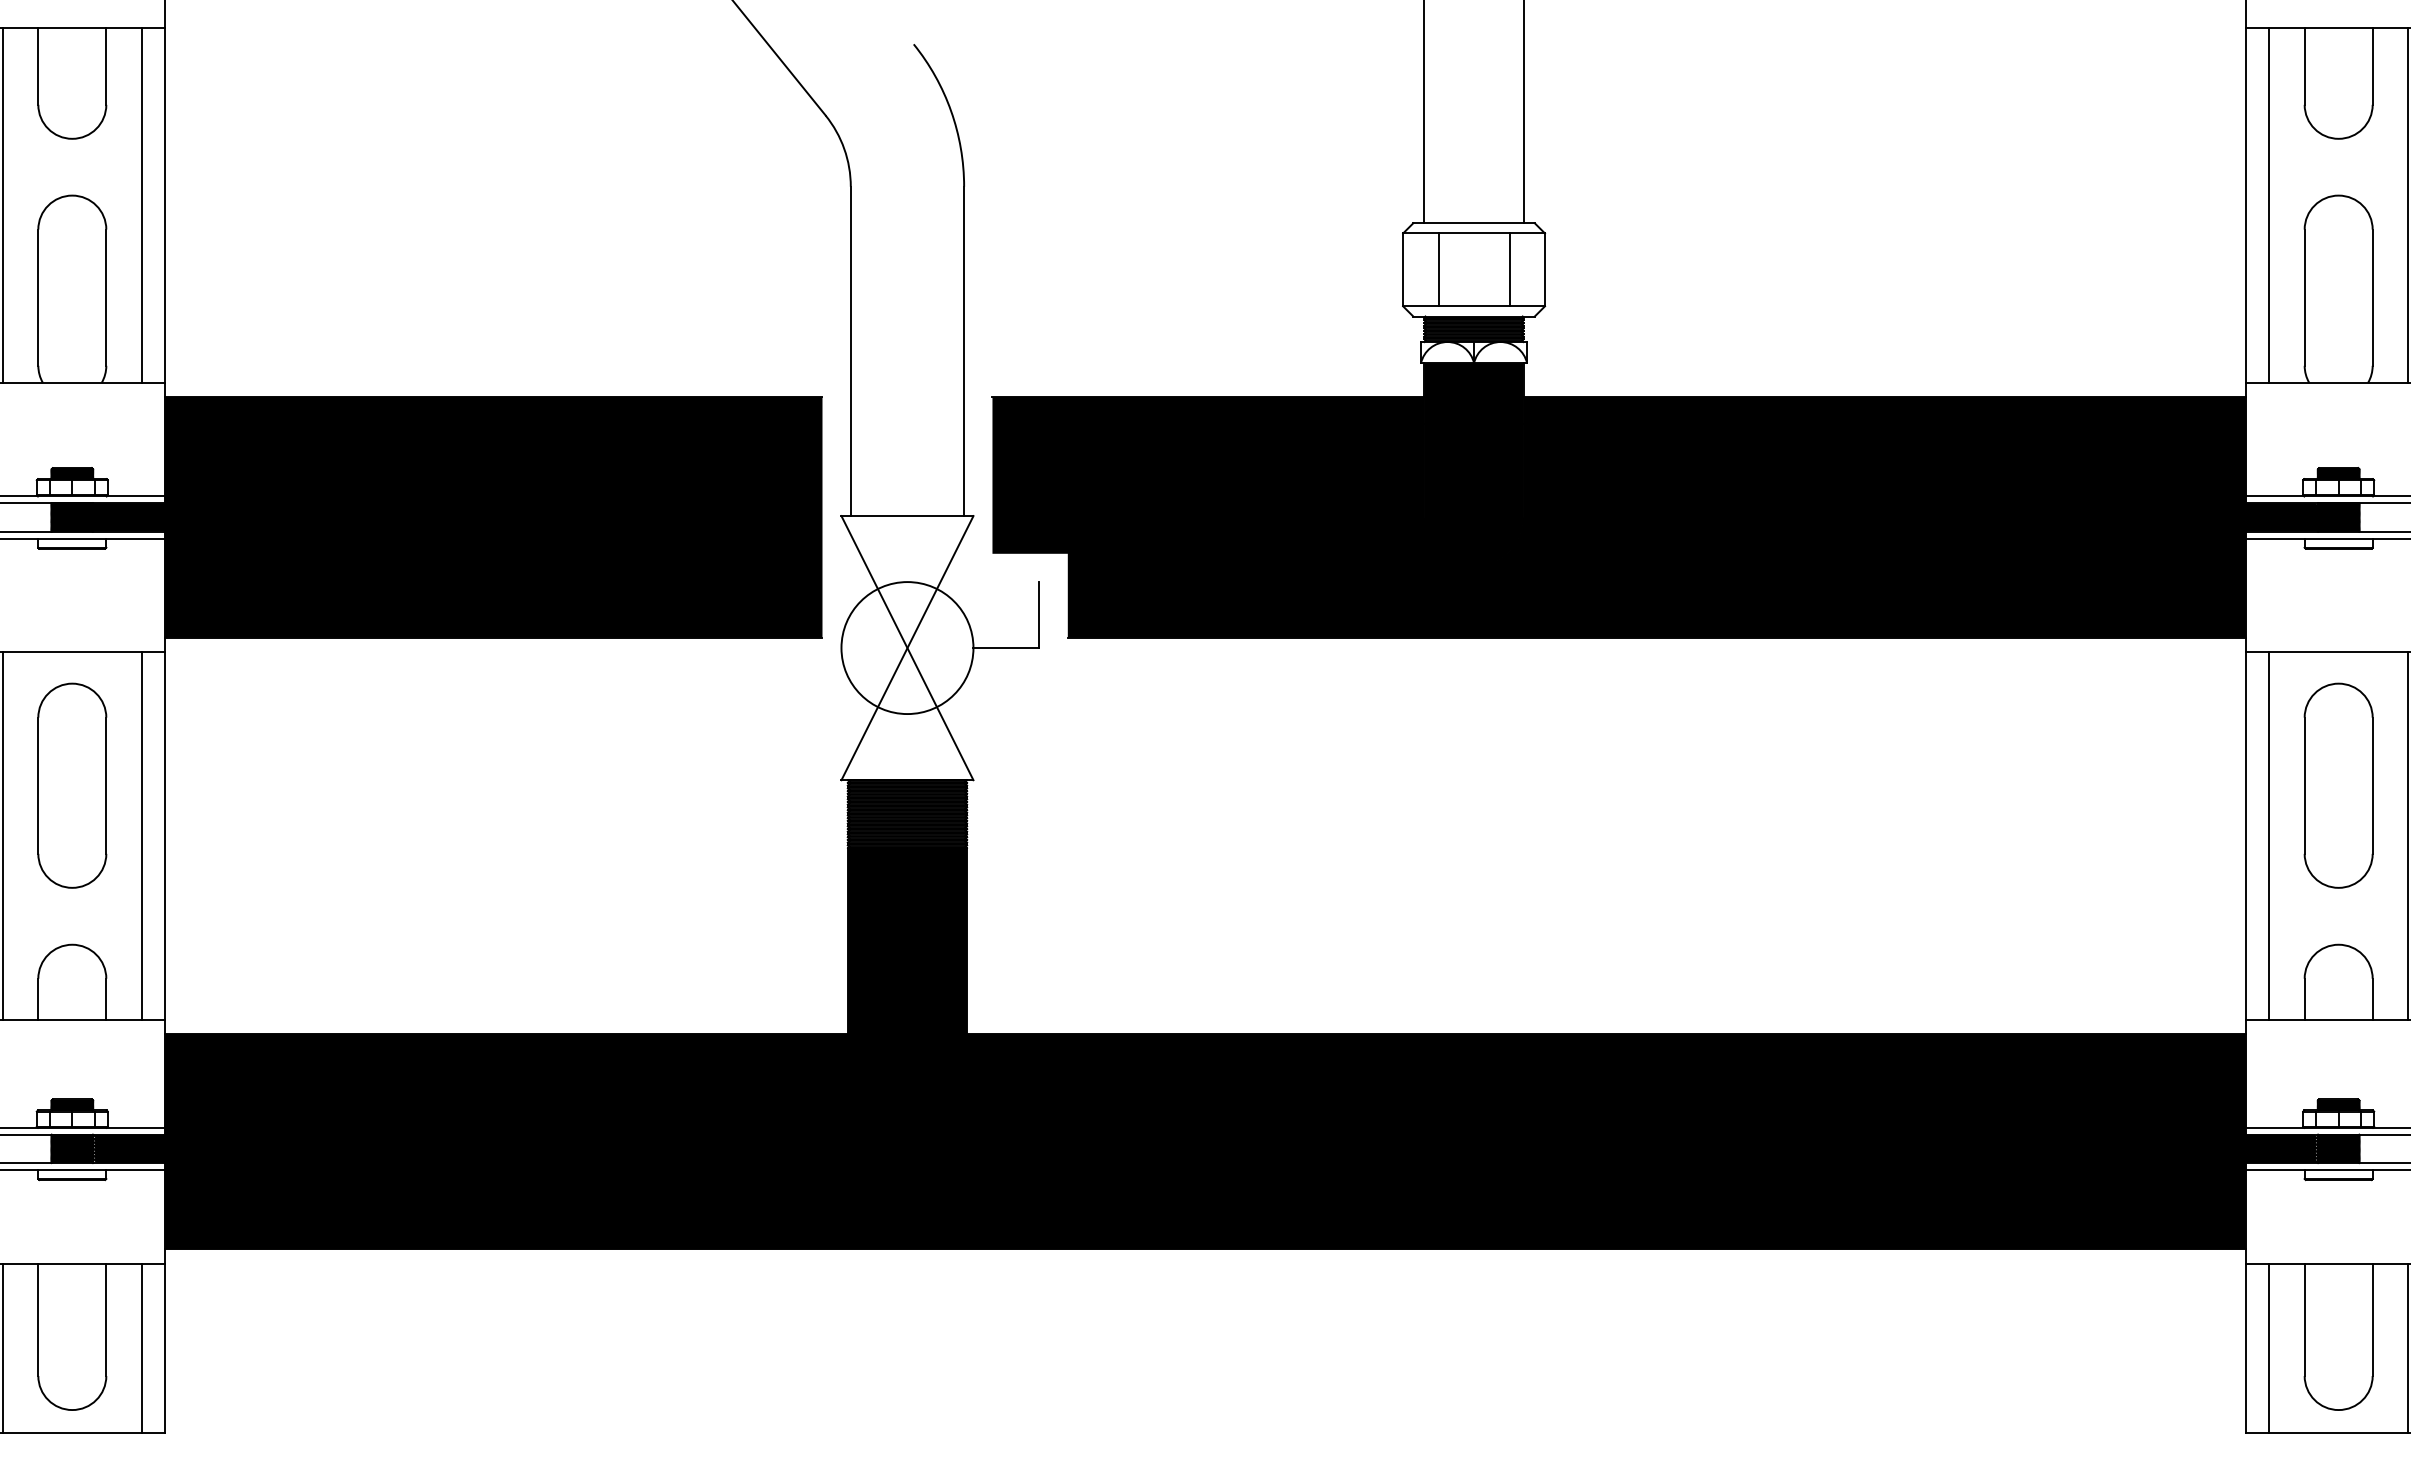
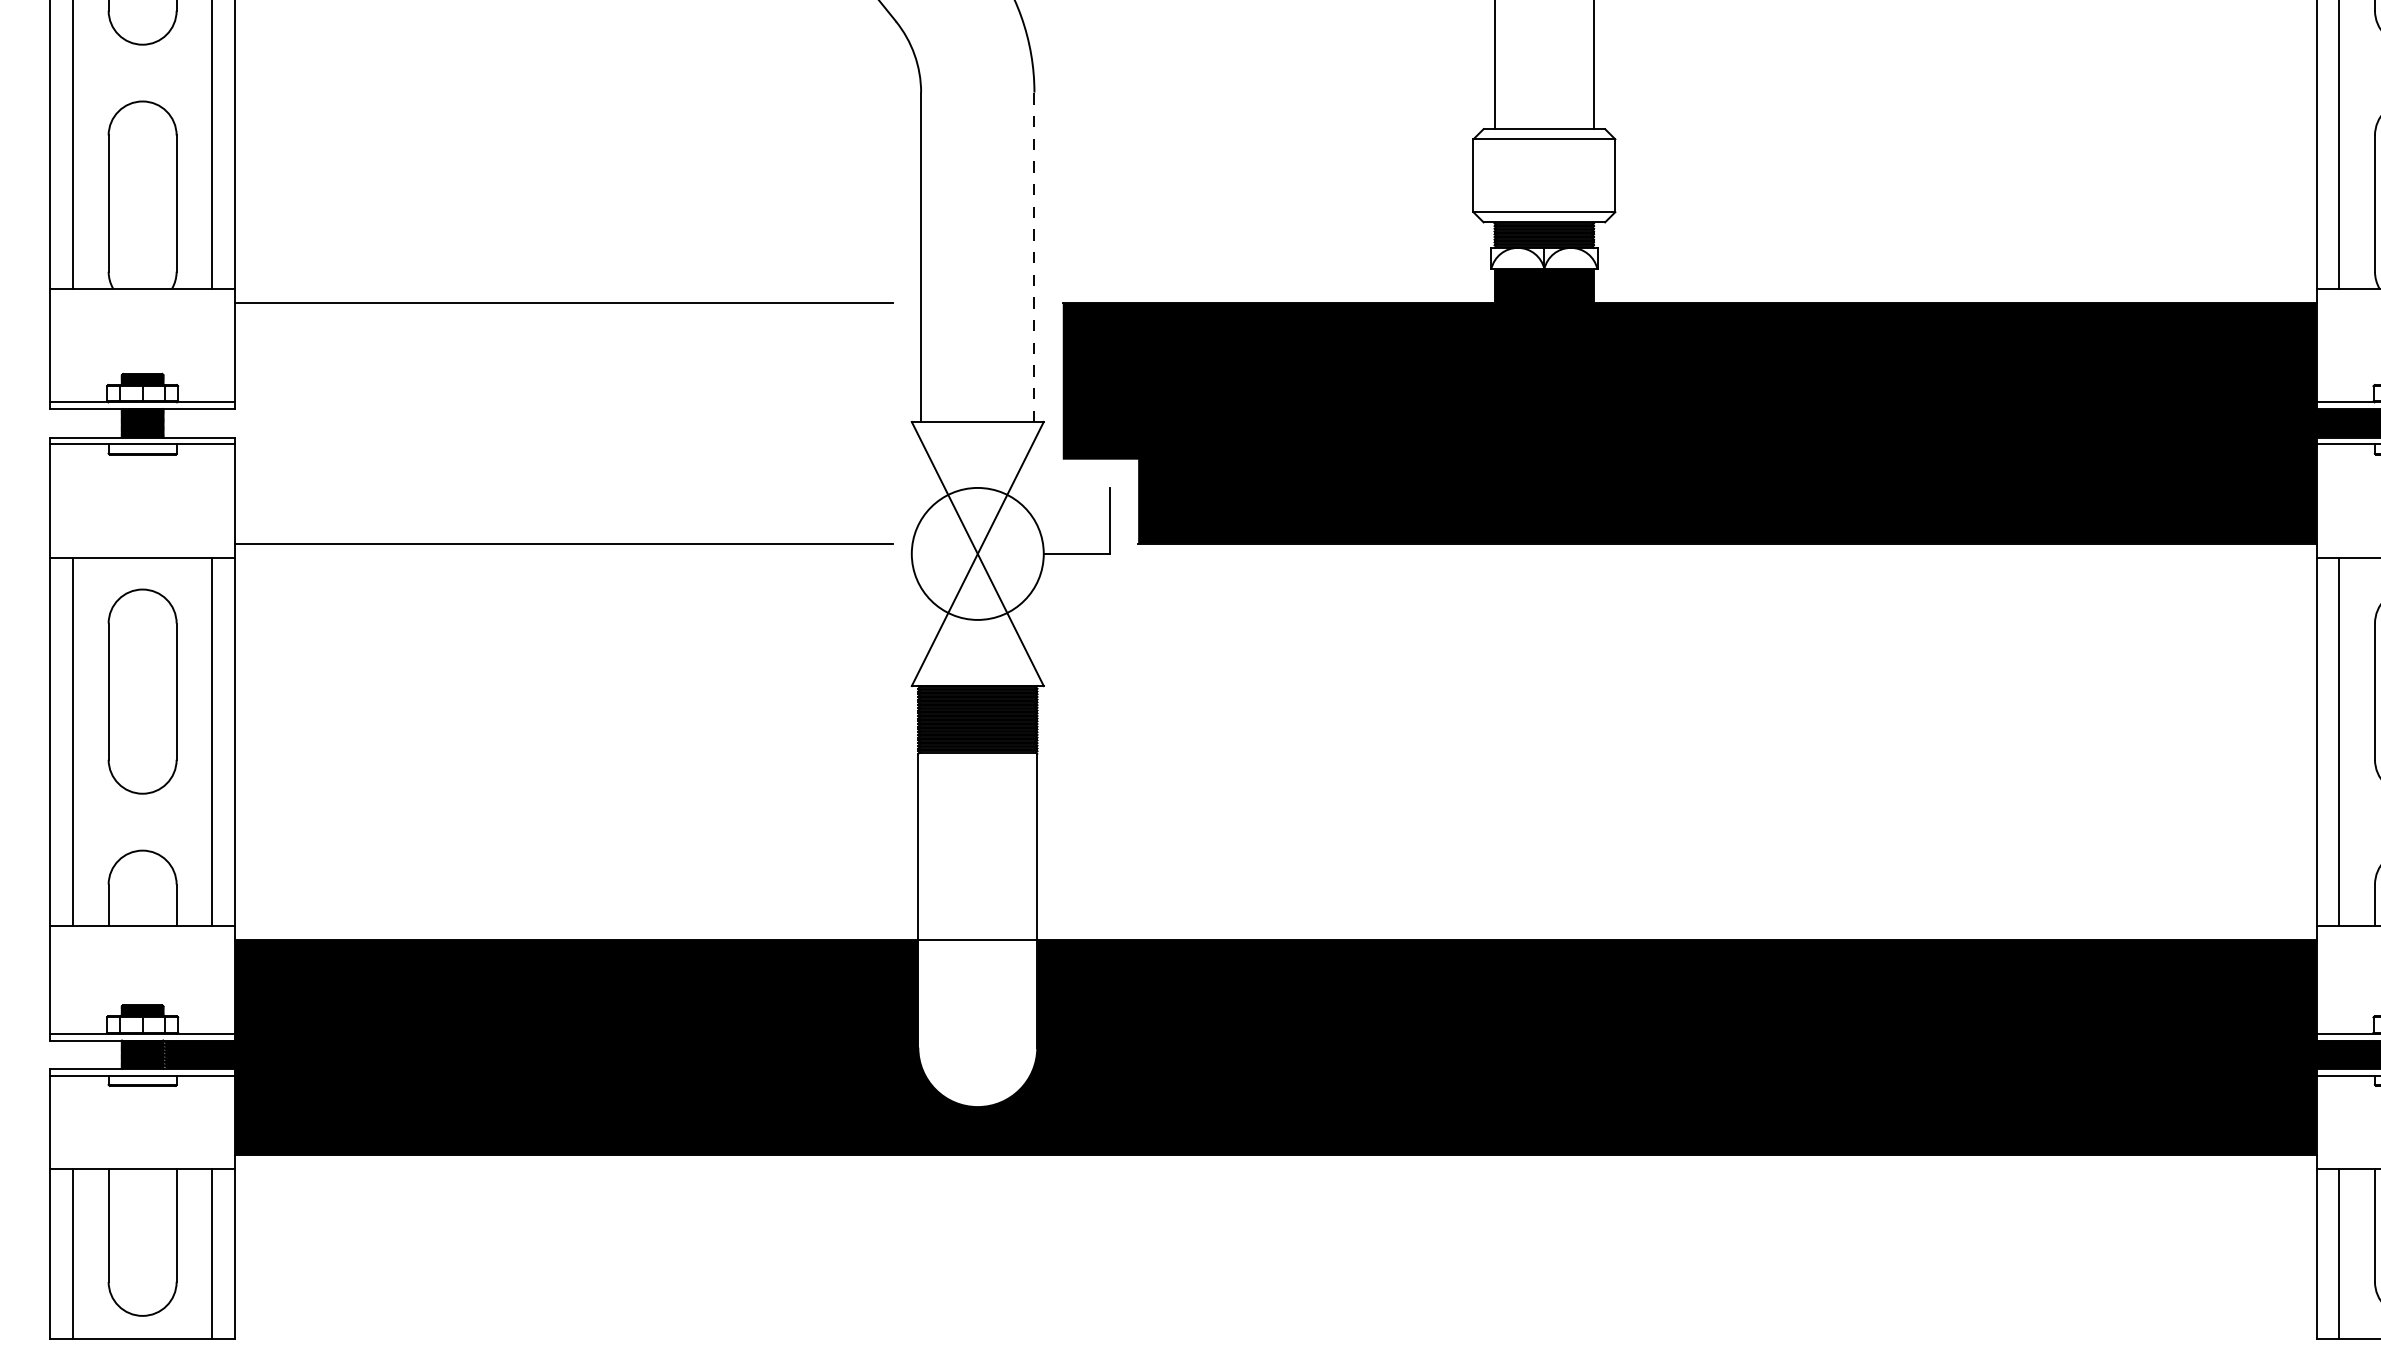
line: (1438, 269) -> (1508, 175), removed
line: (1509, 269) -> (1579, 175), removed
line: (964, 351) -> (1034, 257), solid -> dashed
fill: (457, 516) -> (527, 422), removed
fill: (906, 1023) -> (976, 929), removed

